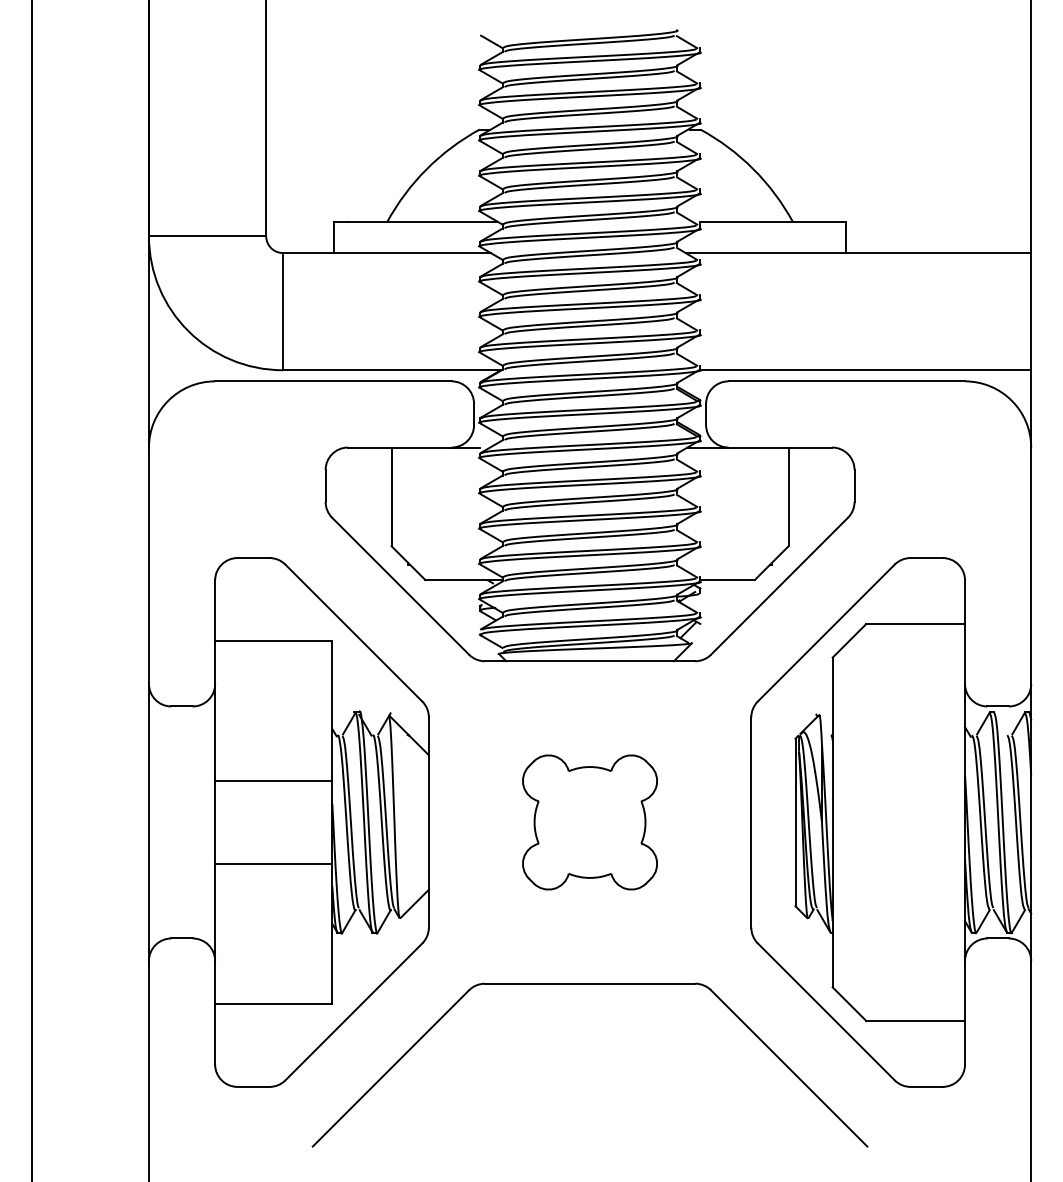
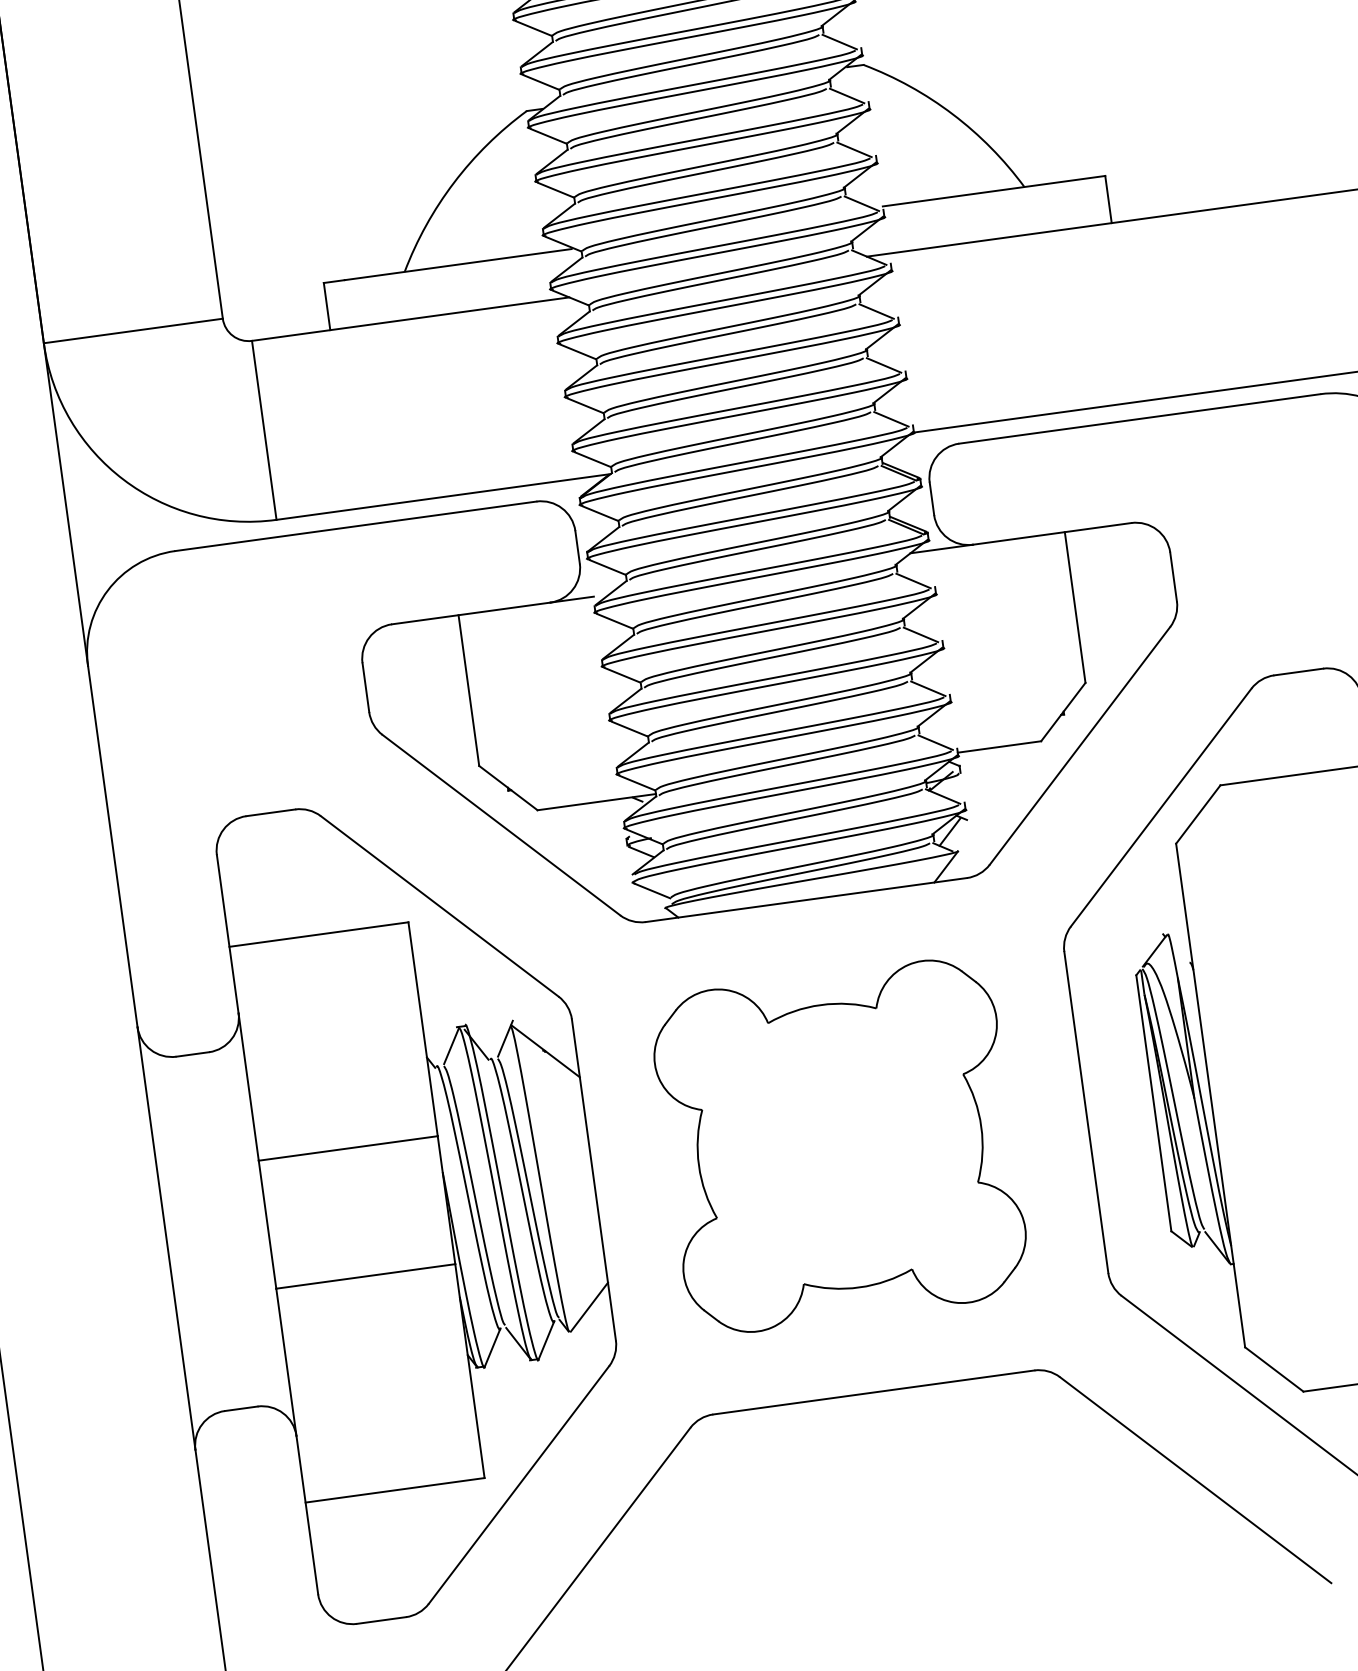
part: (589, 822) -> (839, 1146), size x1.67

